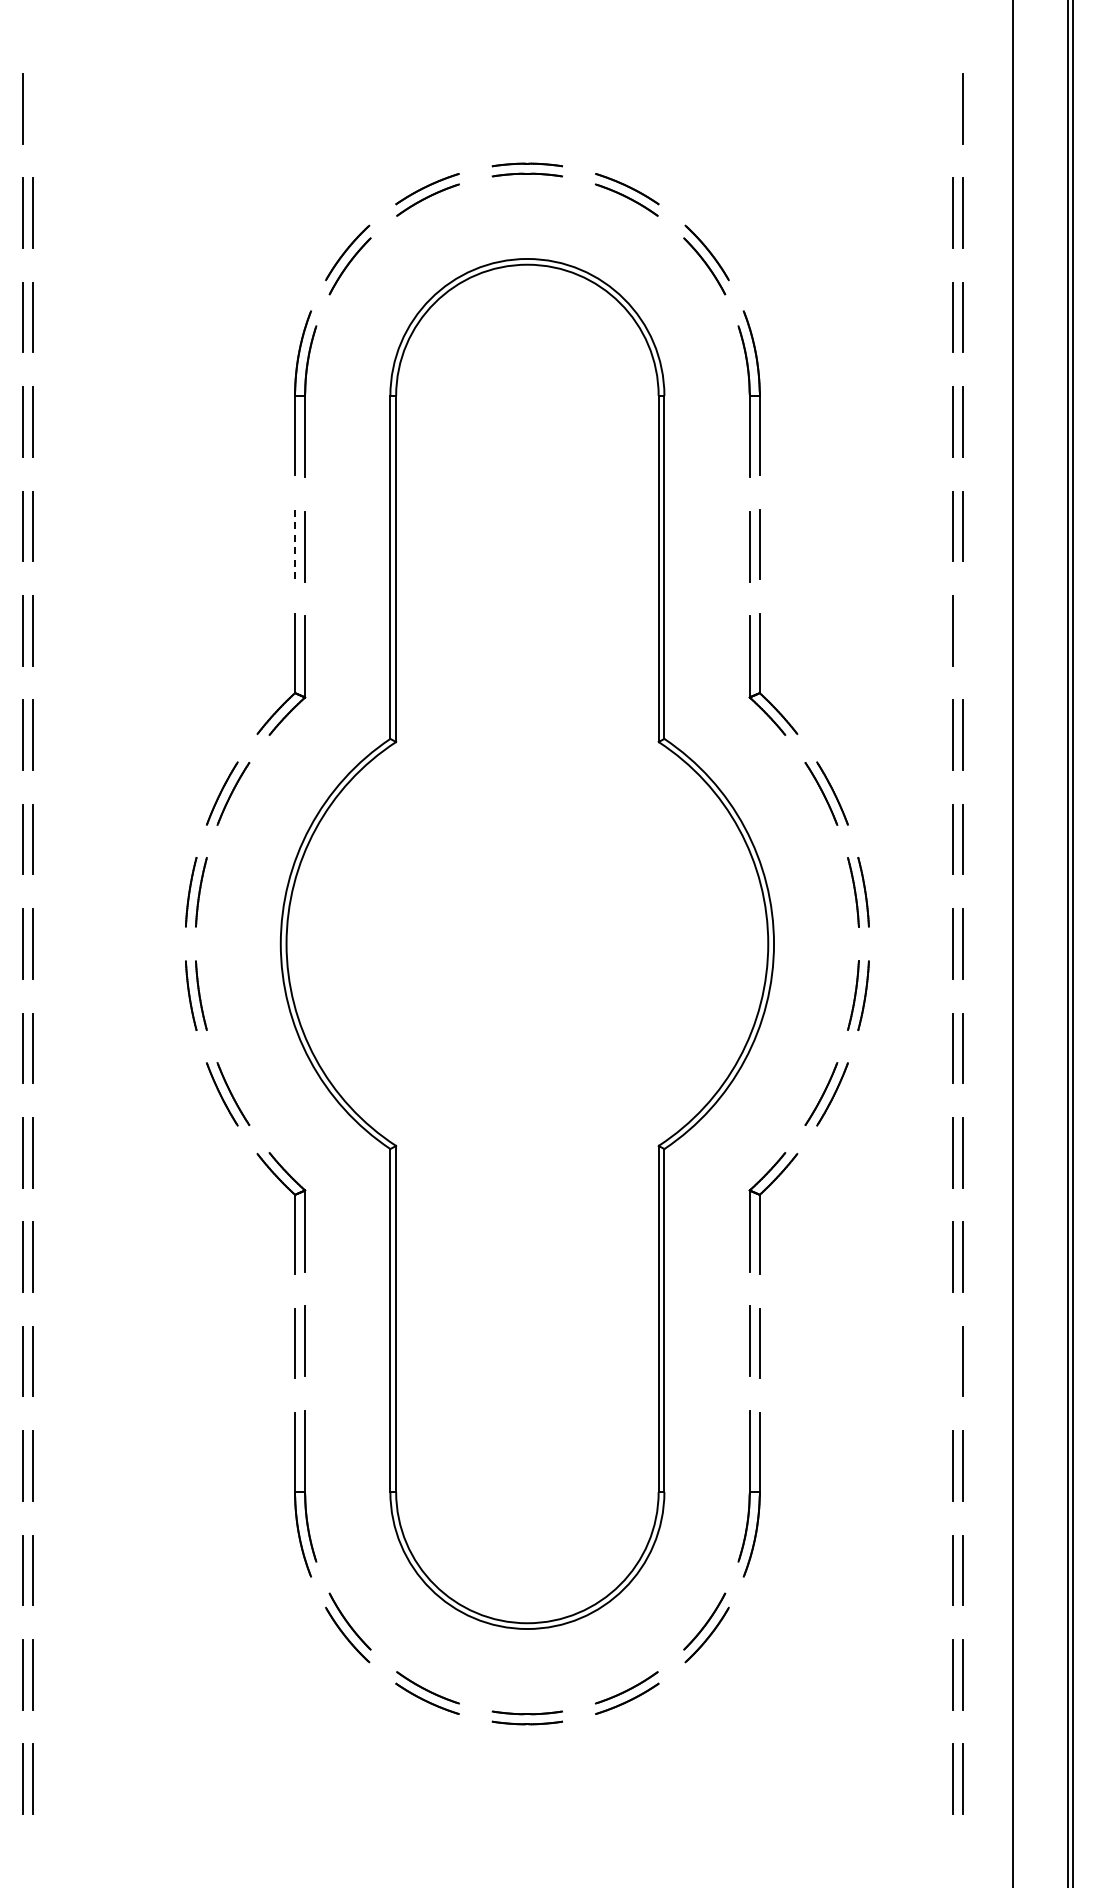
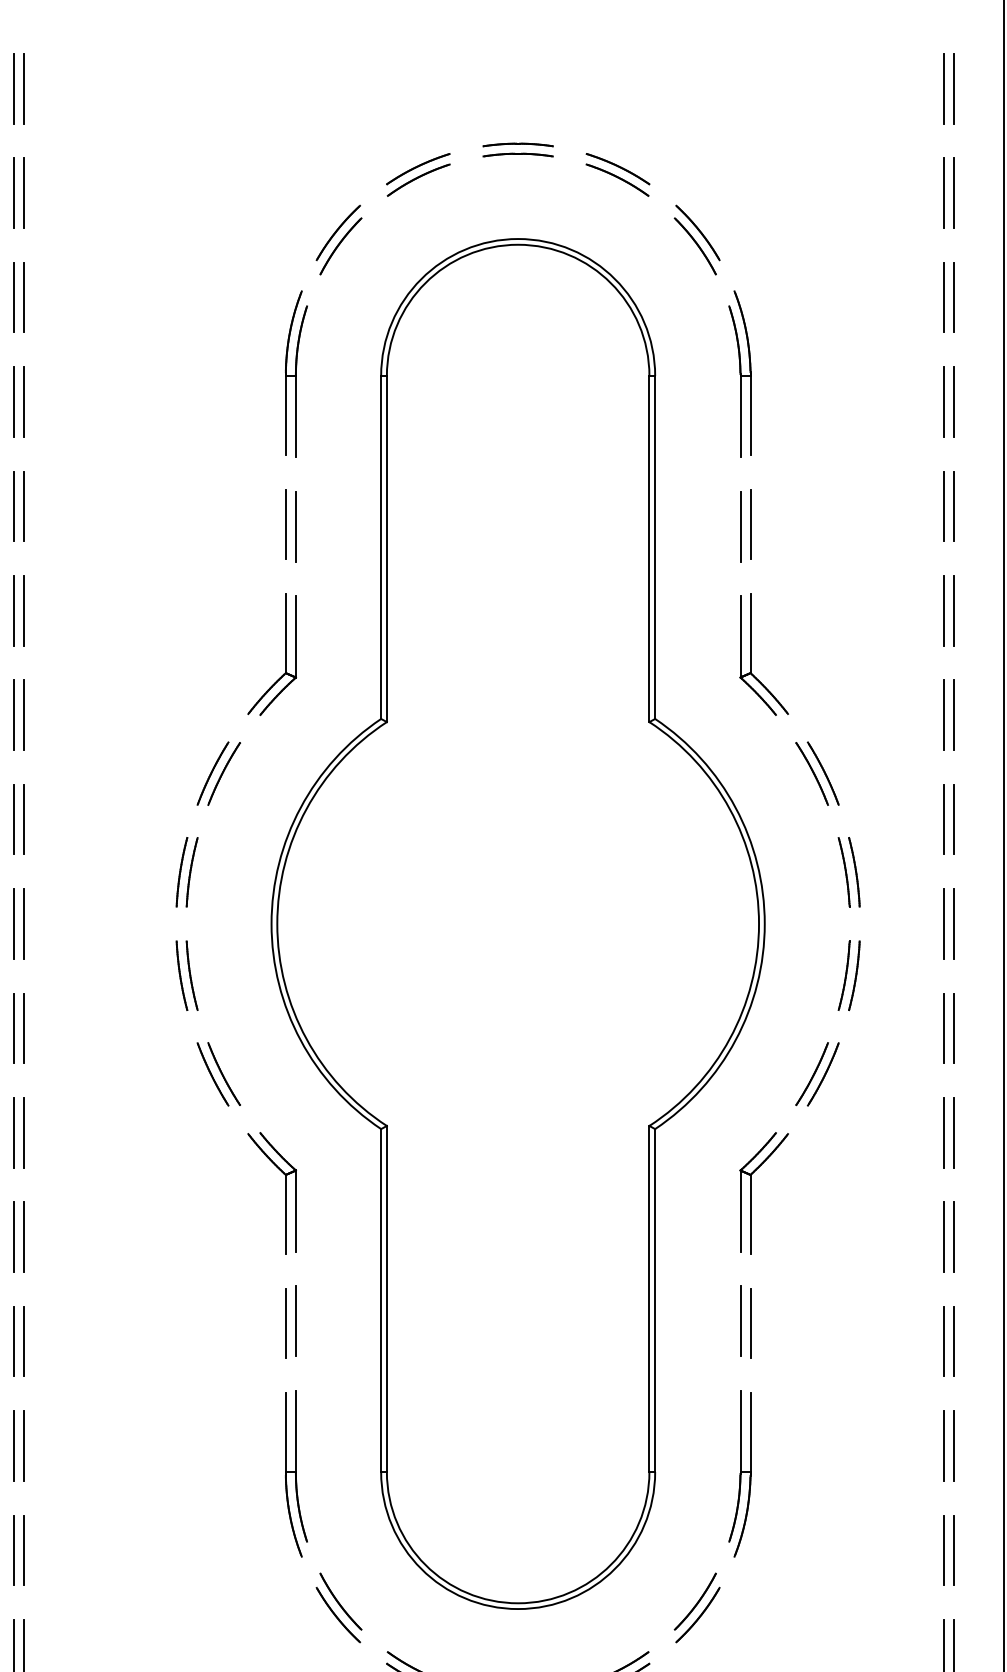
line: (33, 108) -> (24, 88), added
line: (953, 108) -> (944, 88), added
line: (295, 544) -> (286, 524), dashed -> solid
line: (963, 630) -> (954, 610), added
line: (953, 1361) -> (944, 1341), added

